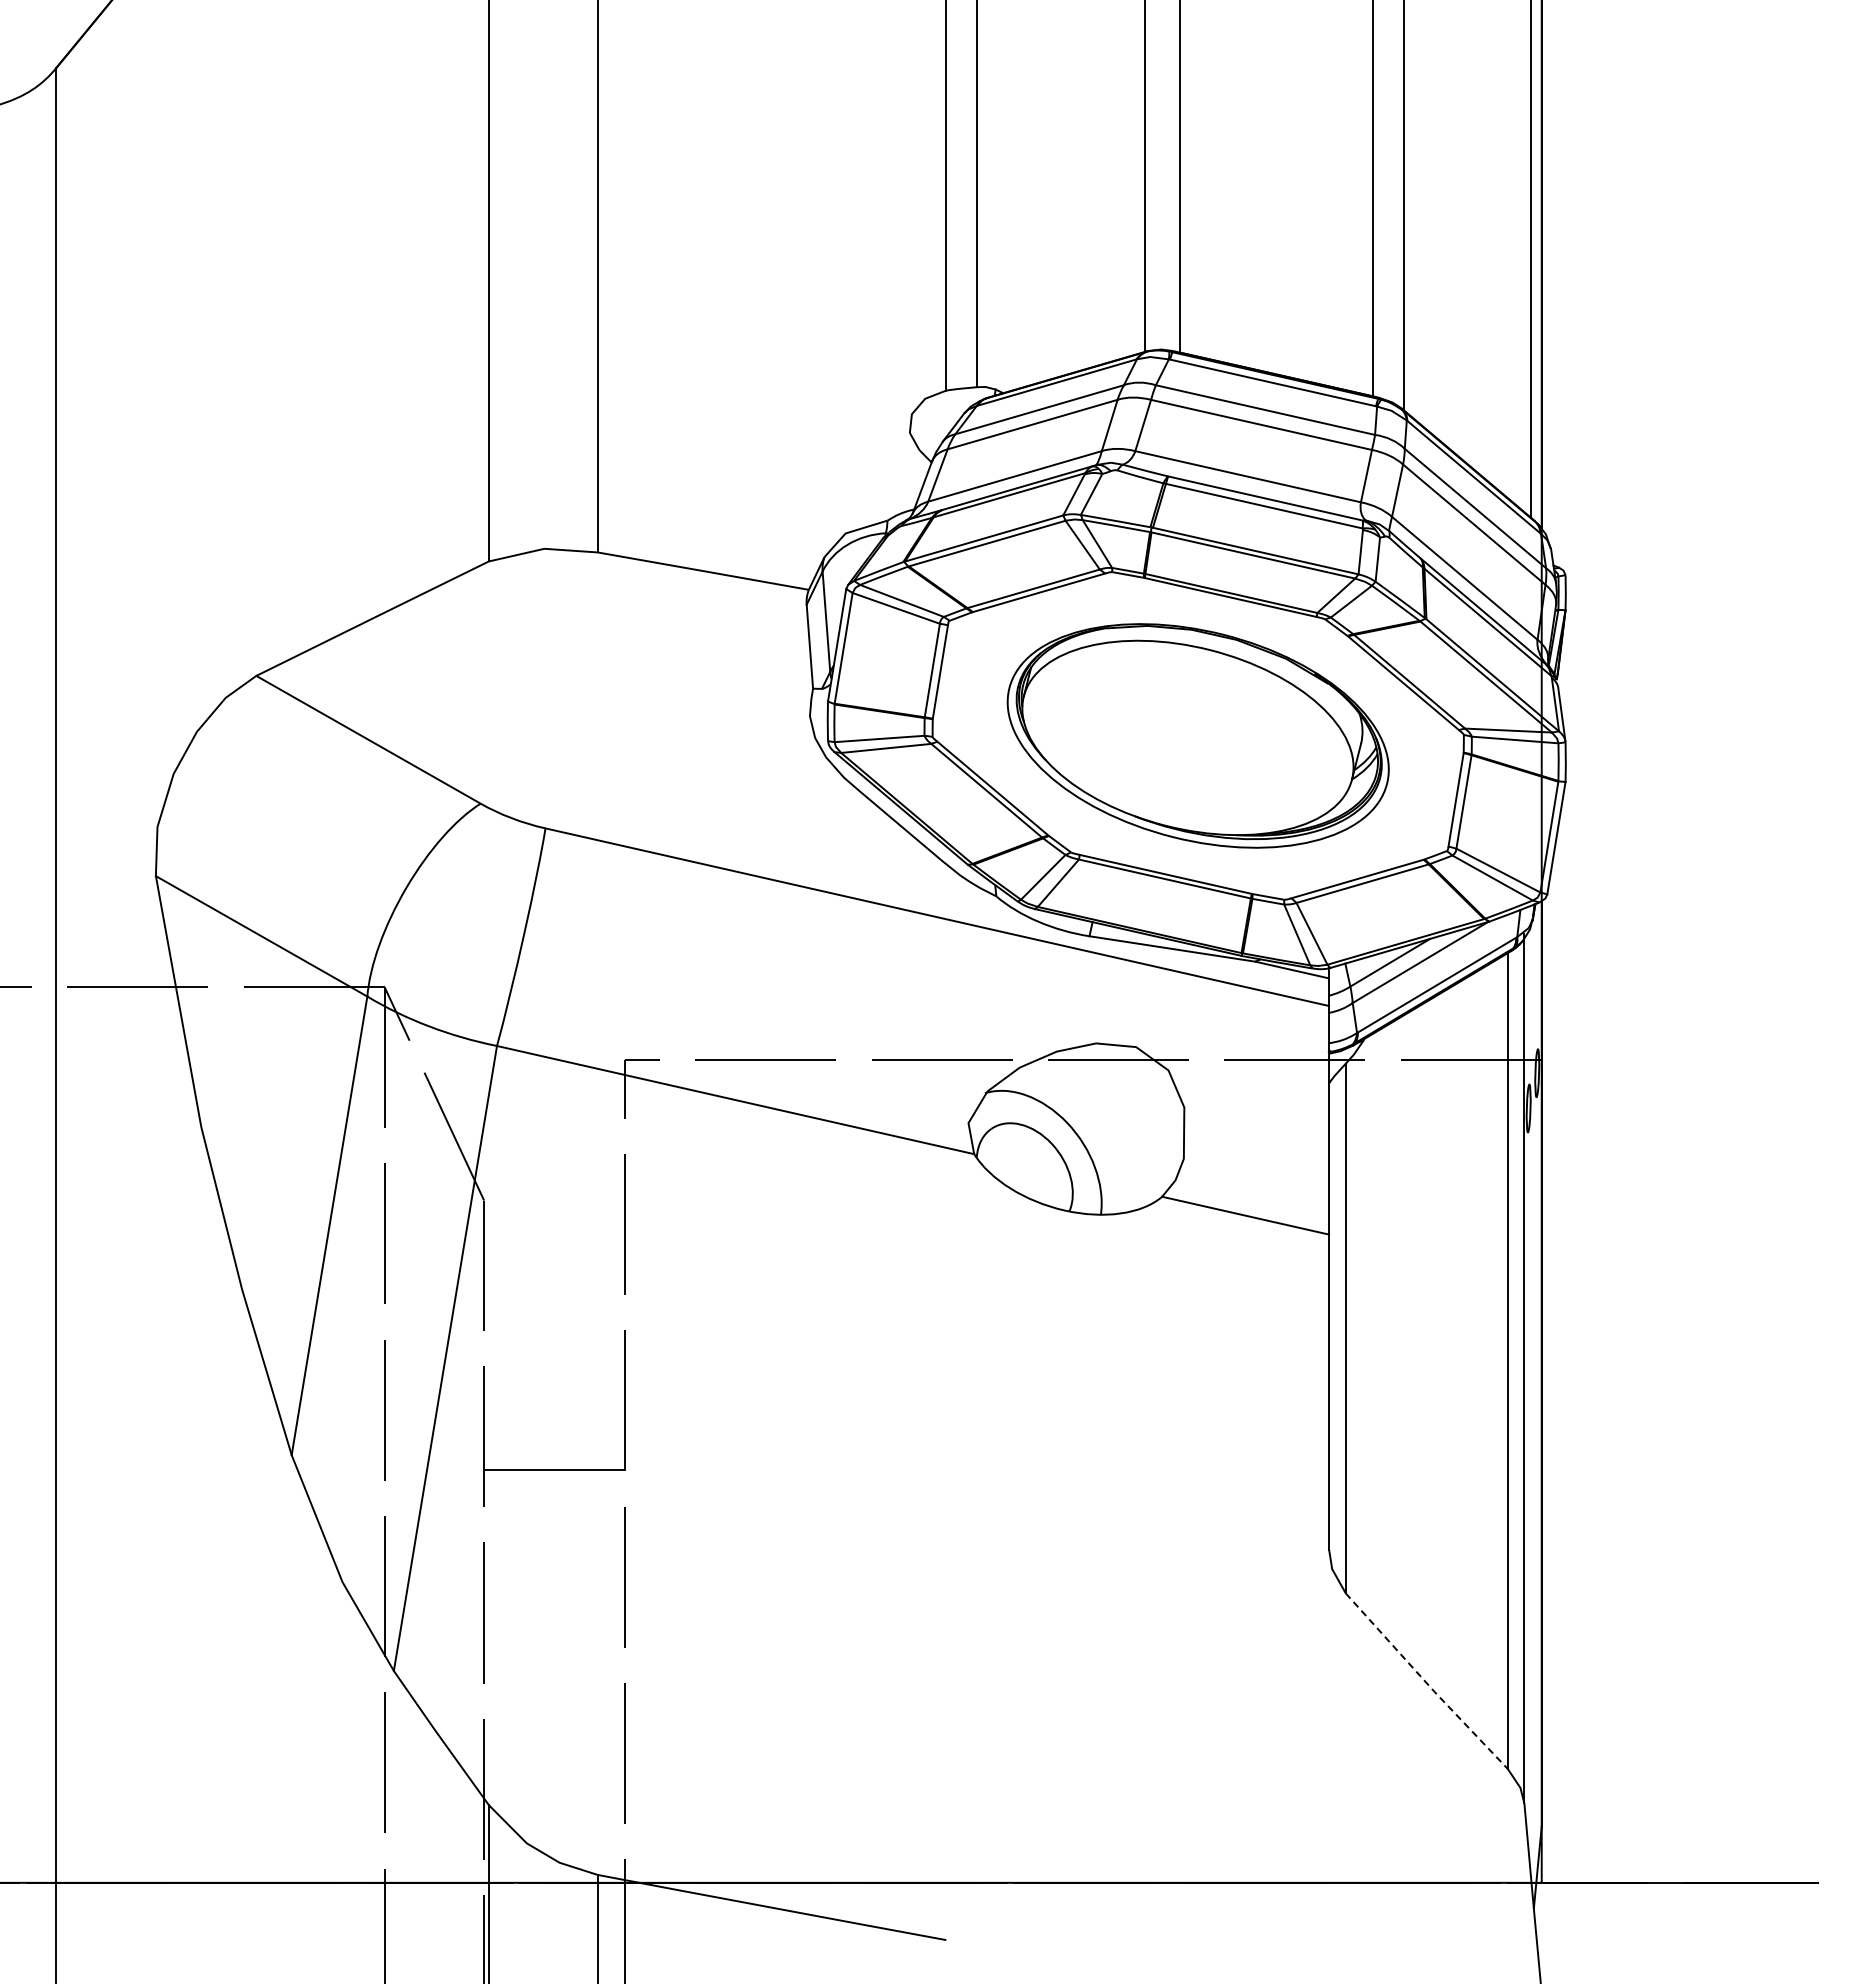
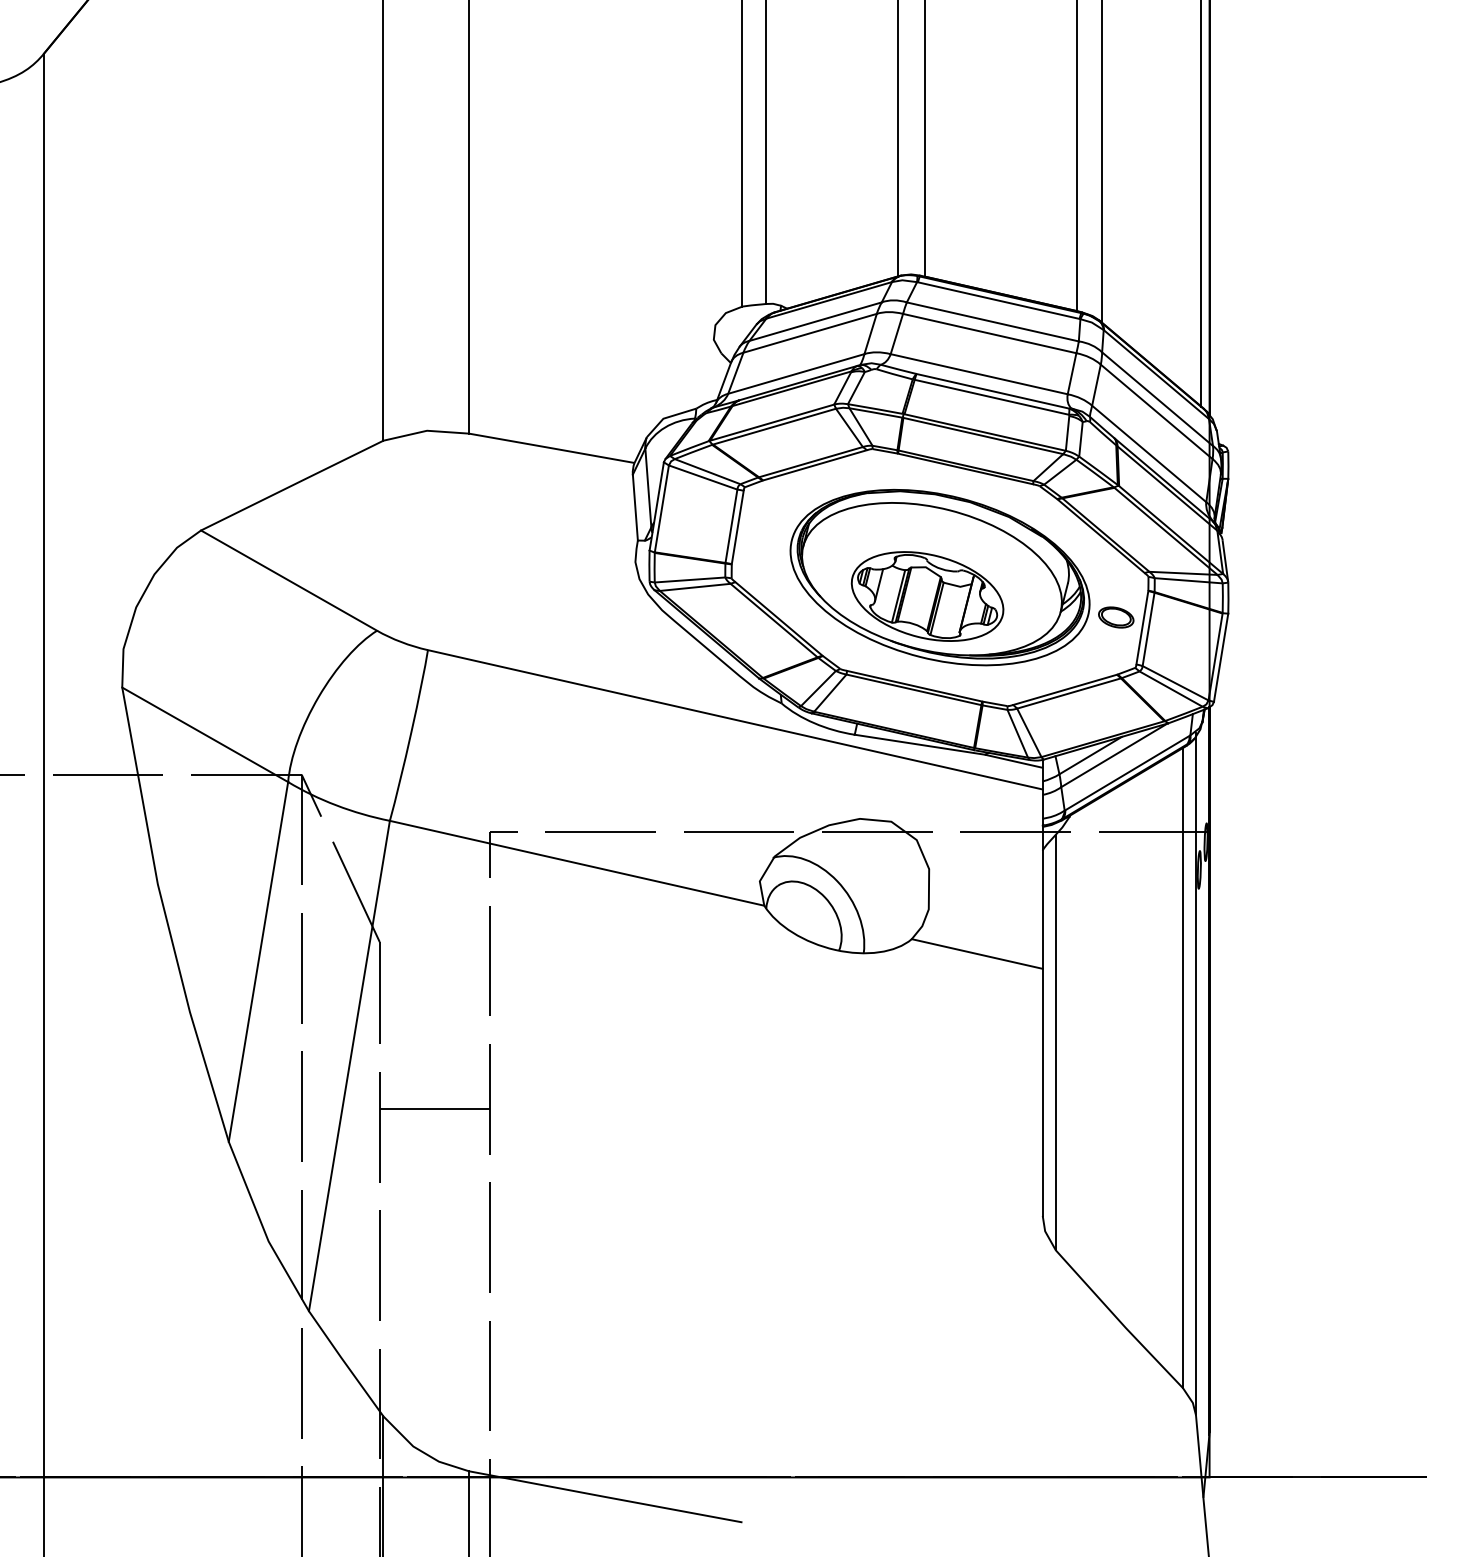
part: (1181, 759) -> (926, 596), added
part: (1422, 786) -> (1116, 617), added
line: (554, 1469) -> (434, 1108), moved
line: (1426, 1682) -> (1119, 1320), dashed -> solid

